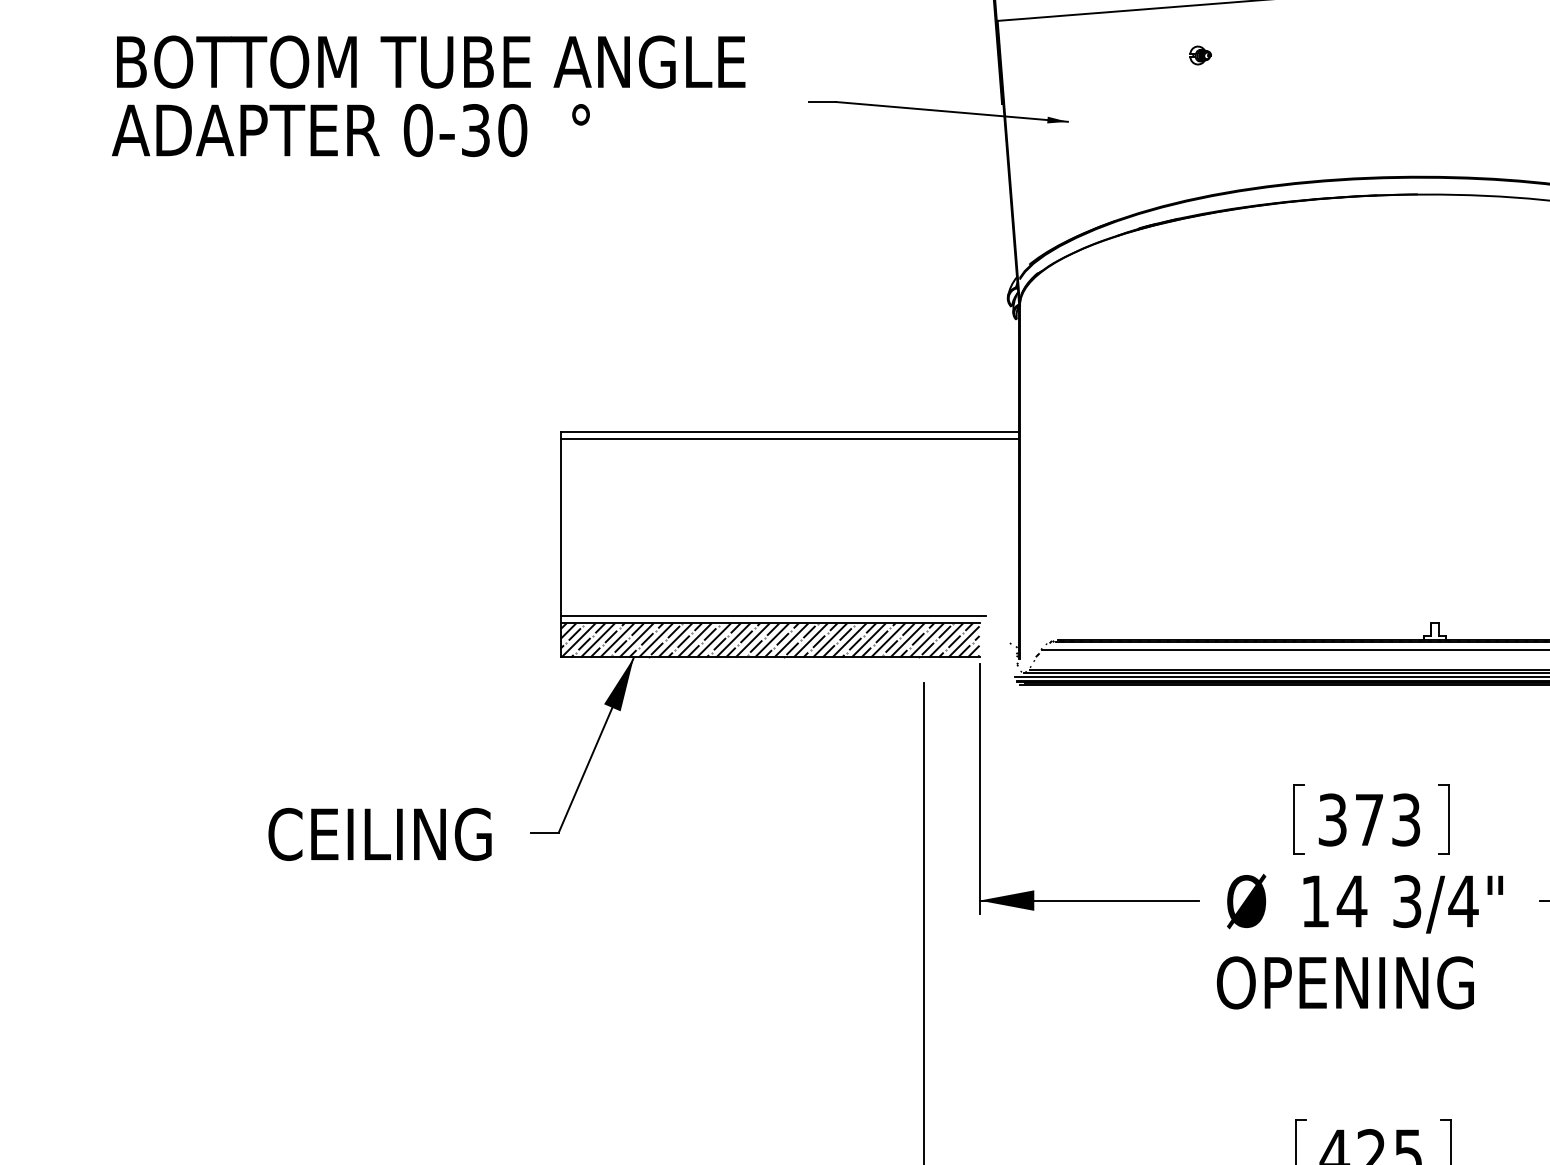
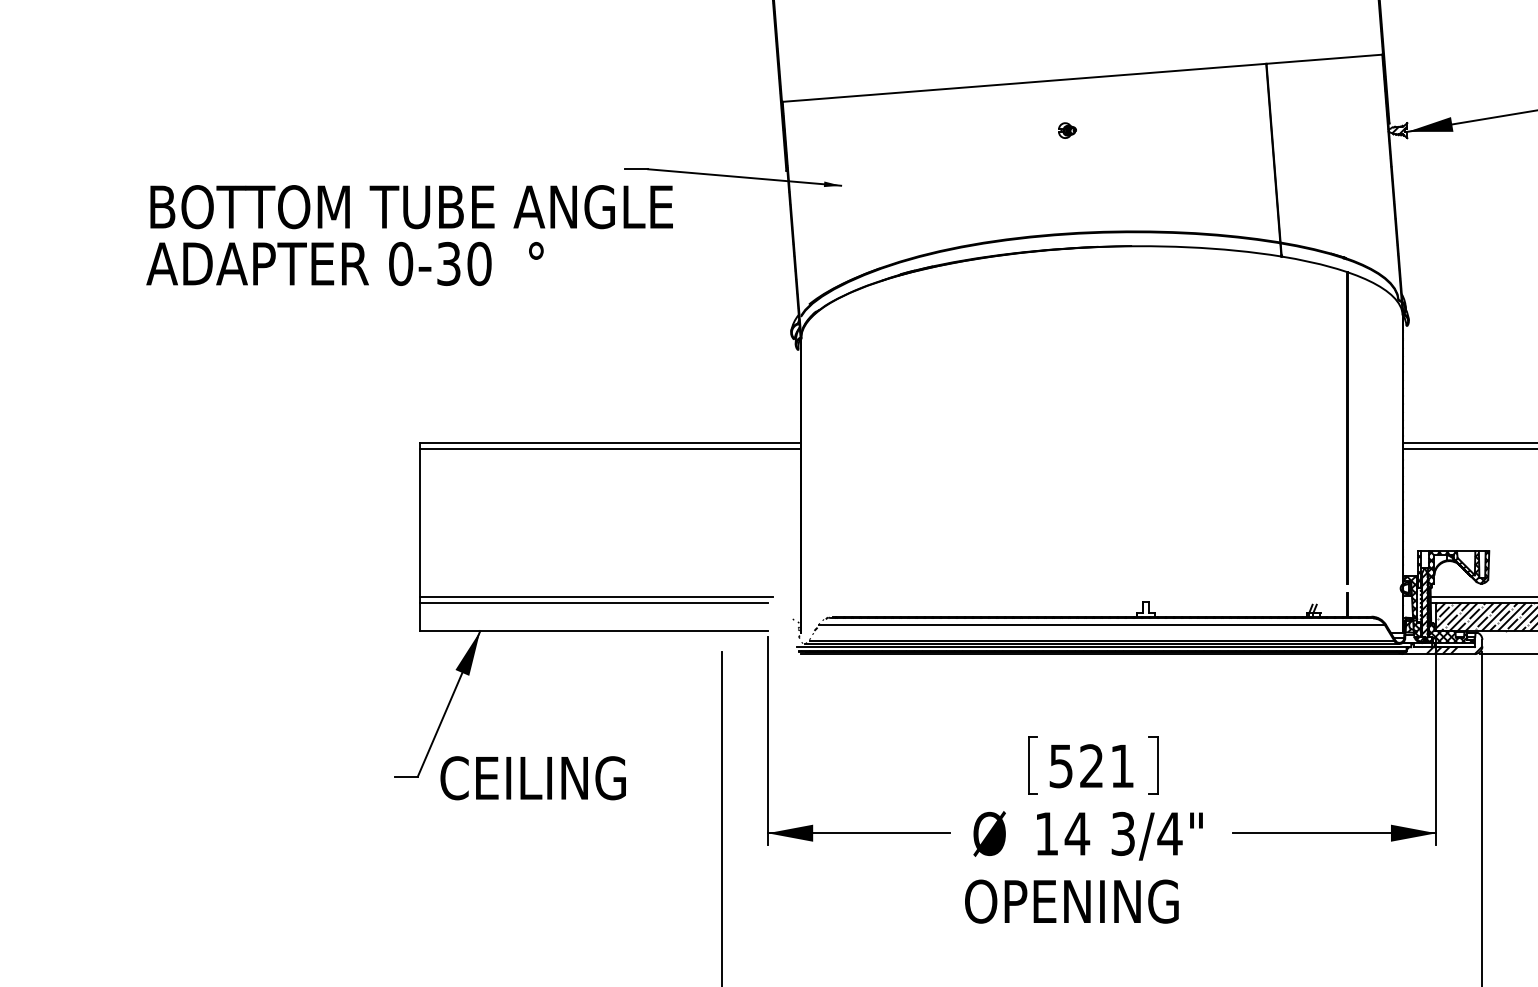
part: (1200, 55) -> (1067, 130), moved
text: (428, 96) -> (409, 235), moved
hatch: (770, 639) -> (593, 616), removed
text: (1369, 820) -> (1091, 766), 373 -> 521
text: (379, 834) -> (532, 778), moved

